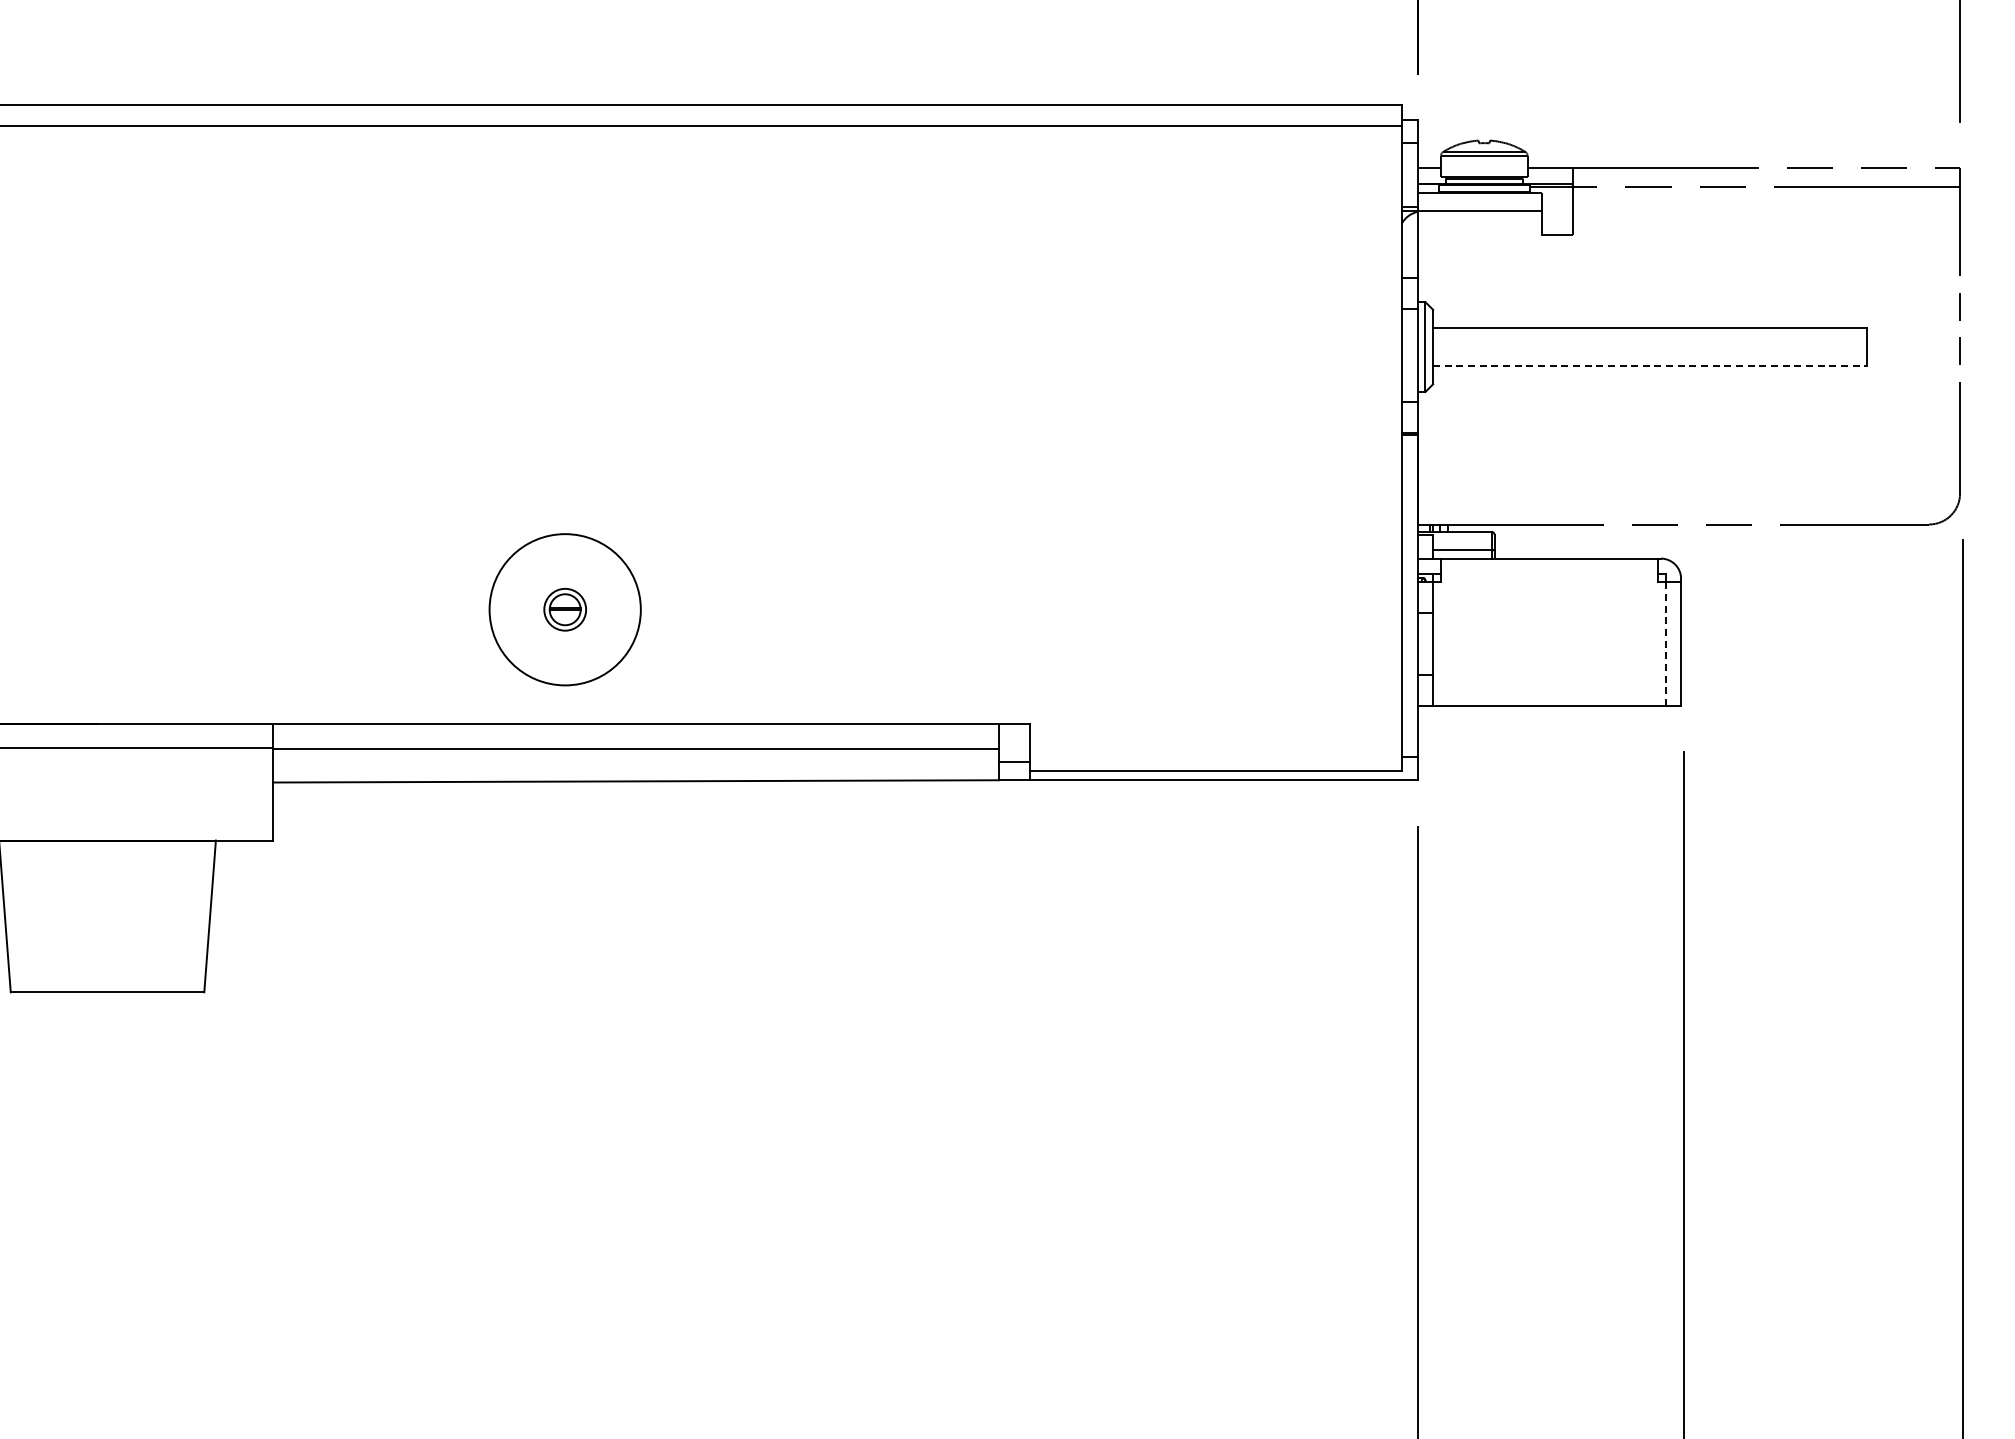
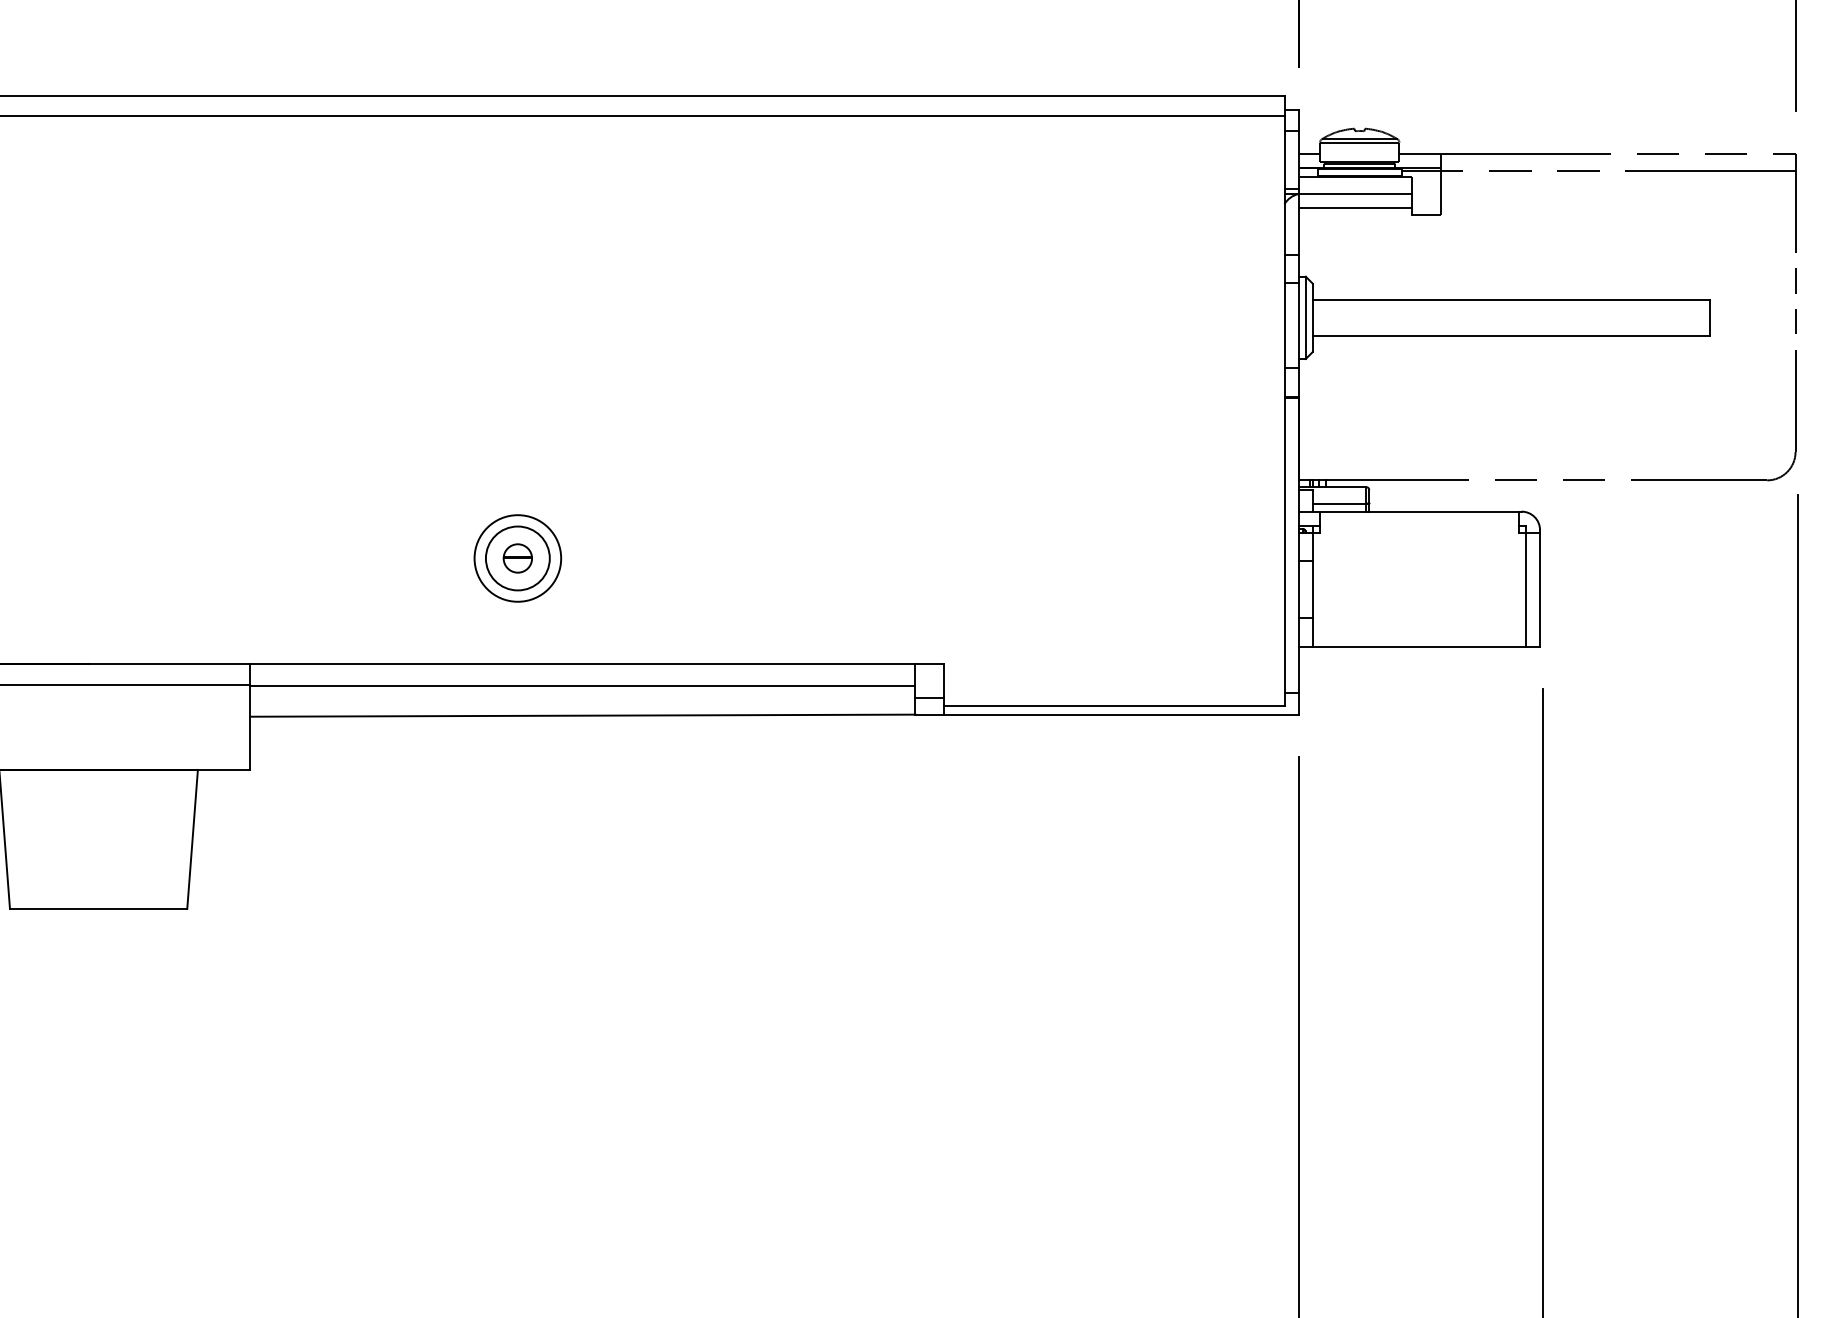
line: (1479, 226) -> (1355, 207), added
line: (1650, 366) -> (1511, 335), dashed -> solid
circle: (564, 609) -> (517, 558), size x0.62
circle: (565, 609) -> (518, 558), size x1.67
line: (1665, 643) -> (1525, 589), dashed -> solid

